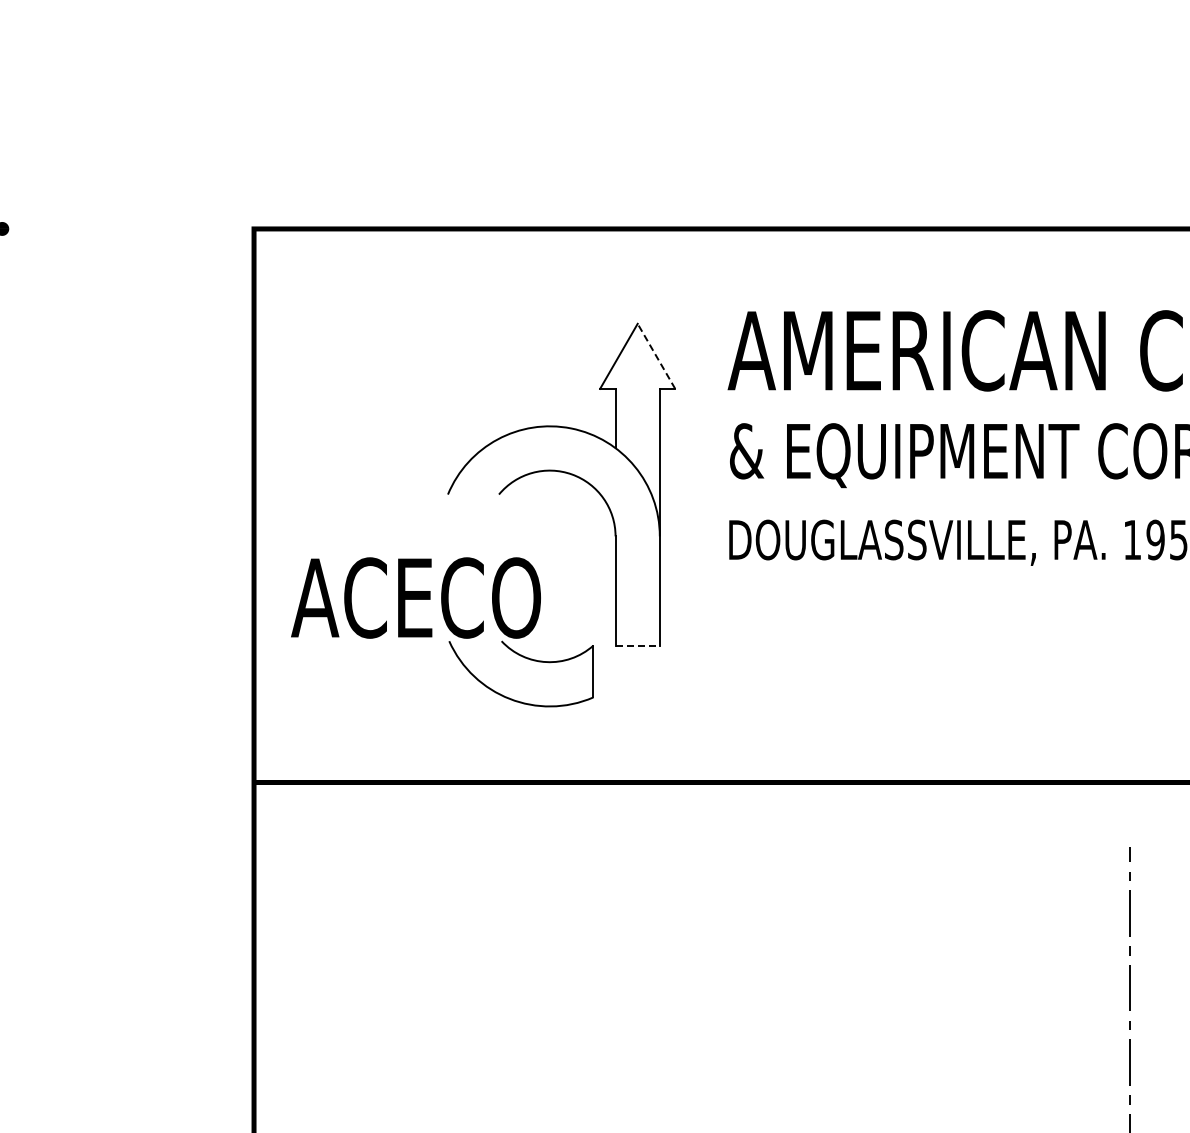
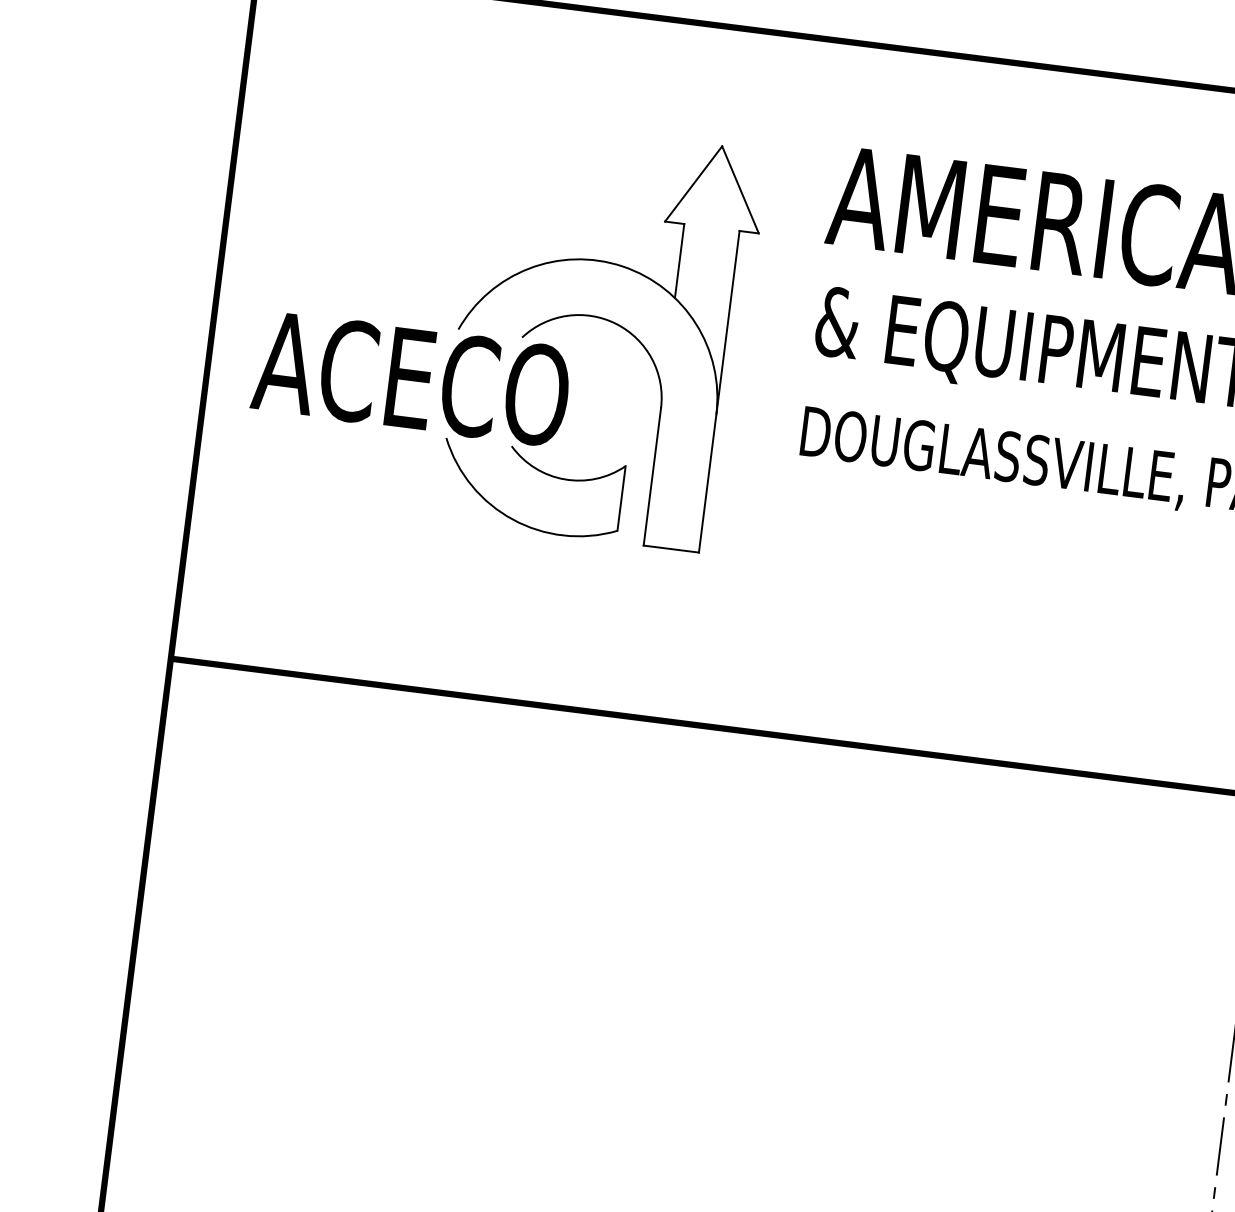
line: (656, 356) -> (740, 190), dashed -> solid
part: (447, 627) -> (446, 420), moved
line: (638, 646) -> (672, 549), dashed -> solid

